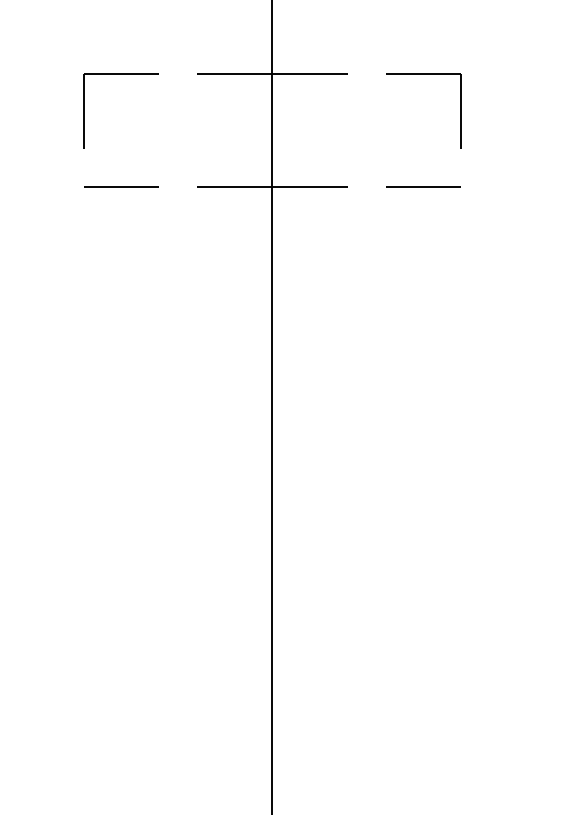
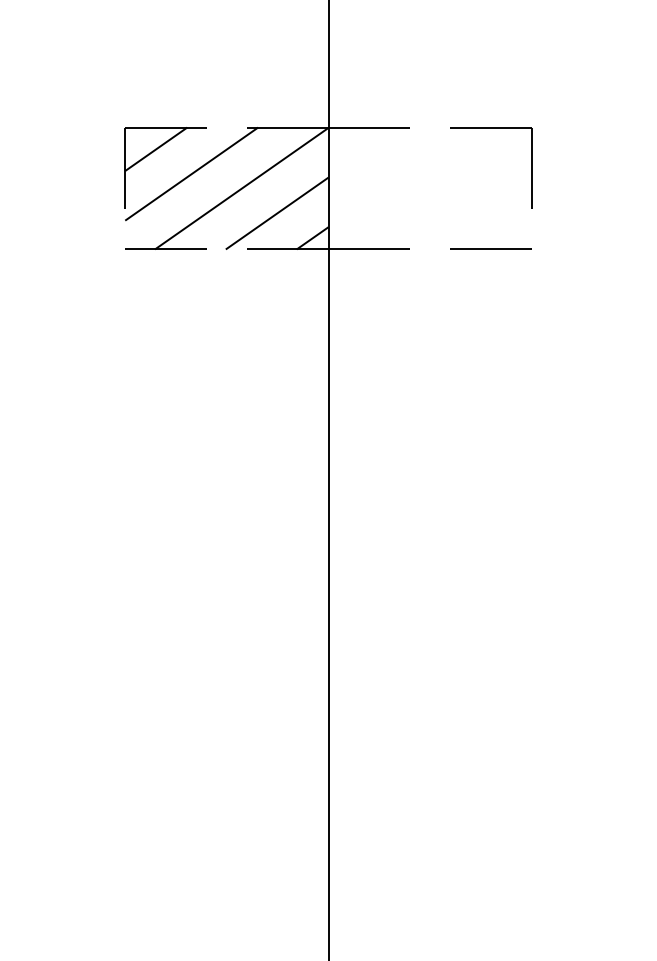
hatch: (177, 130) -> (226, 188), added

